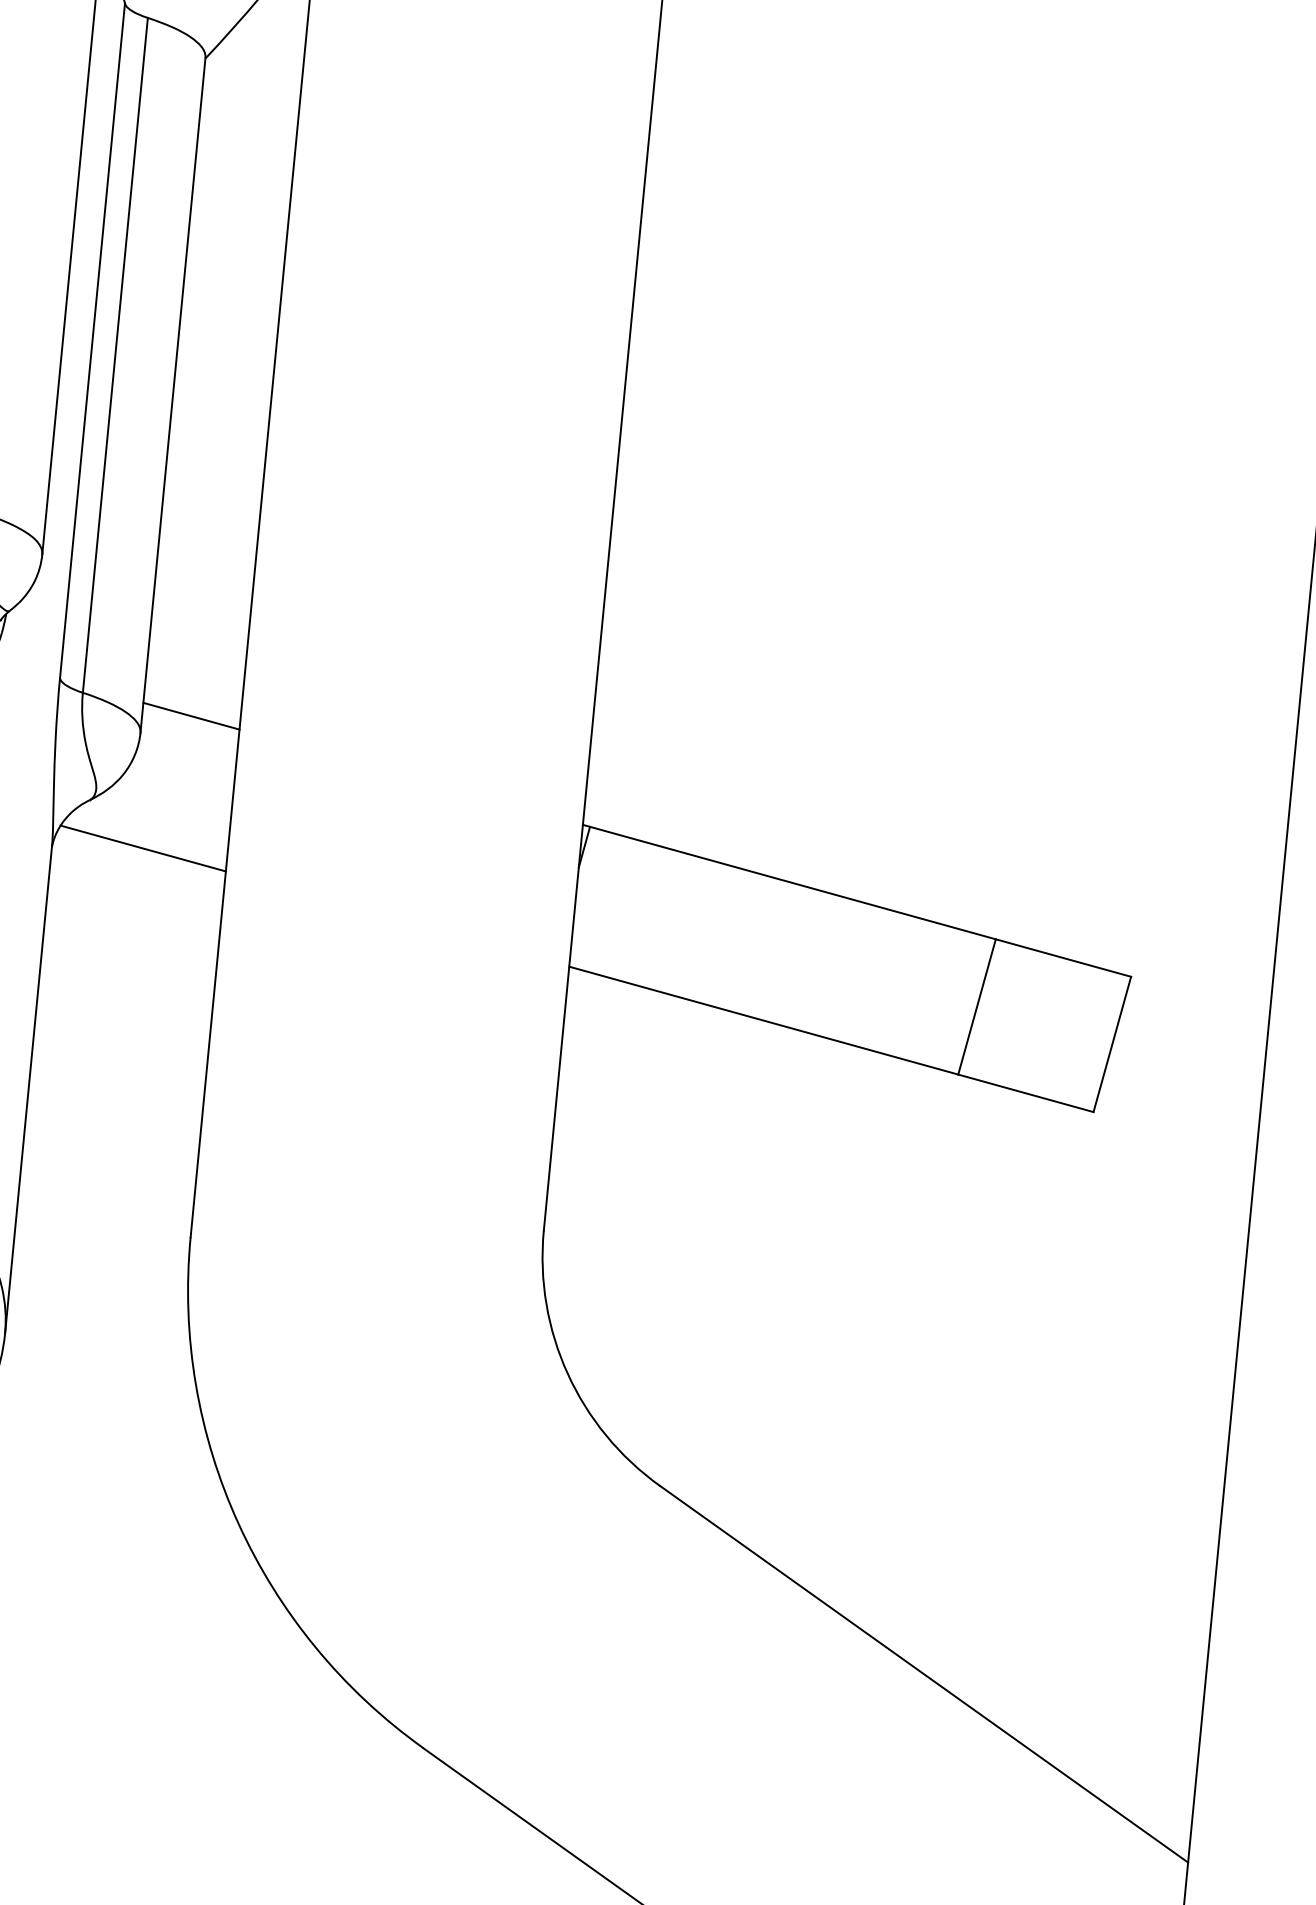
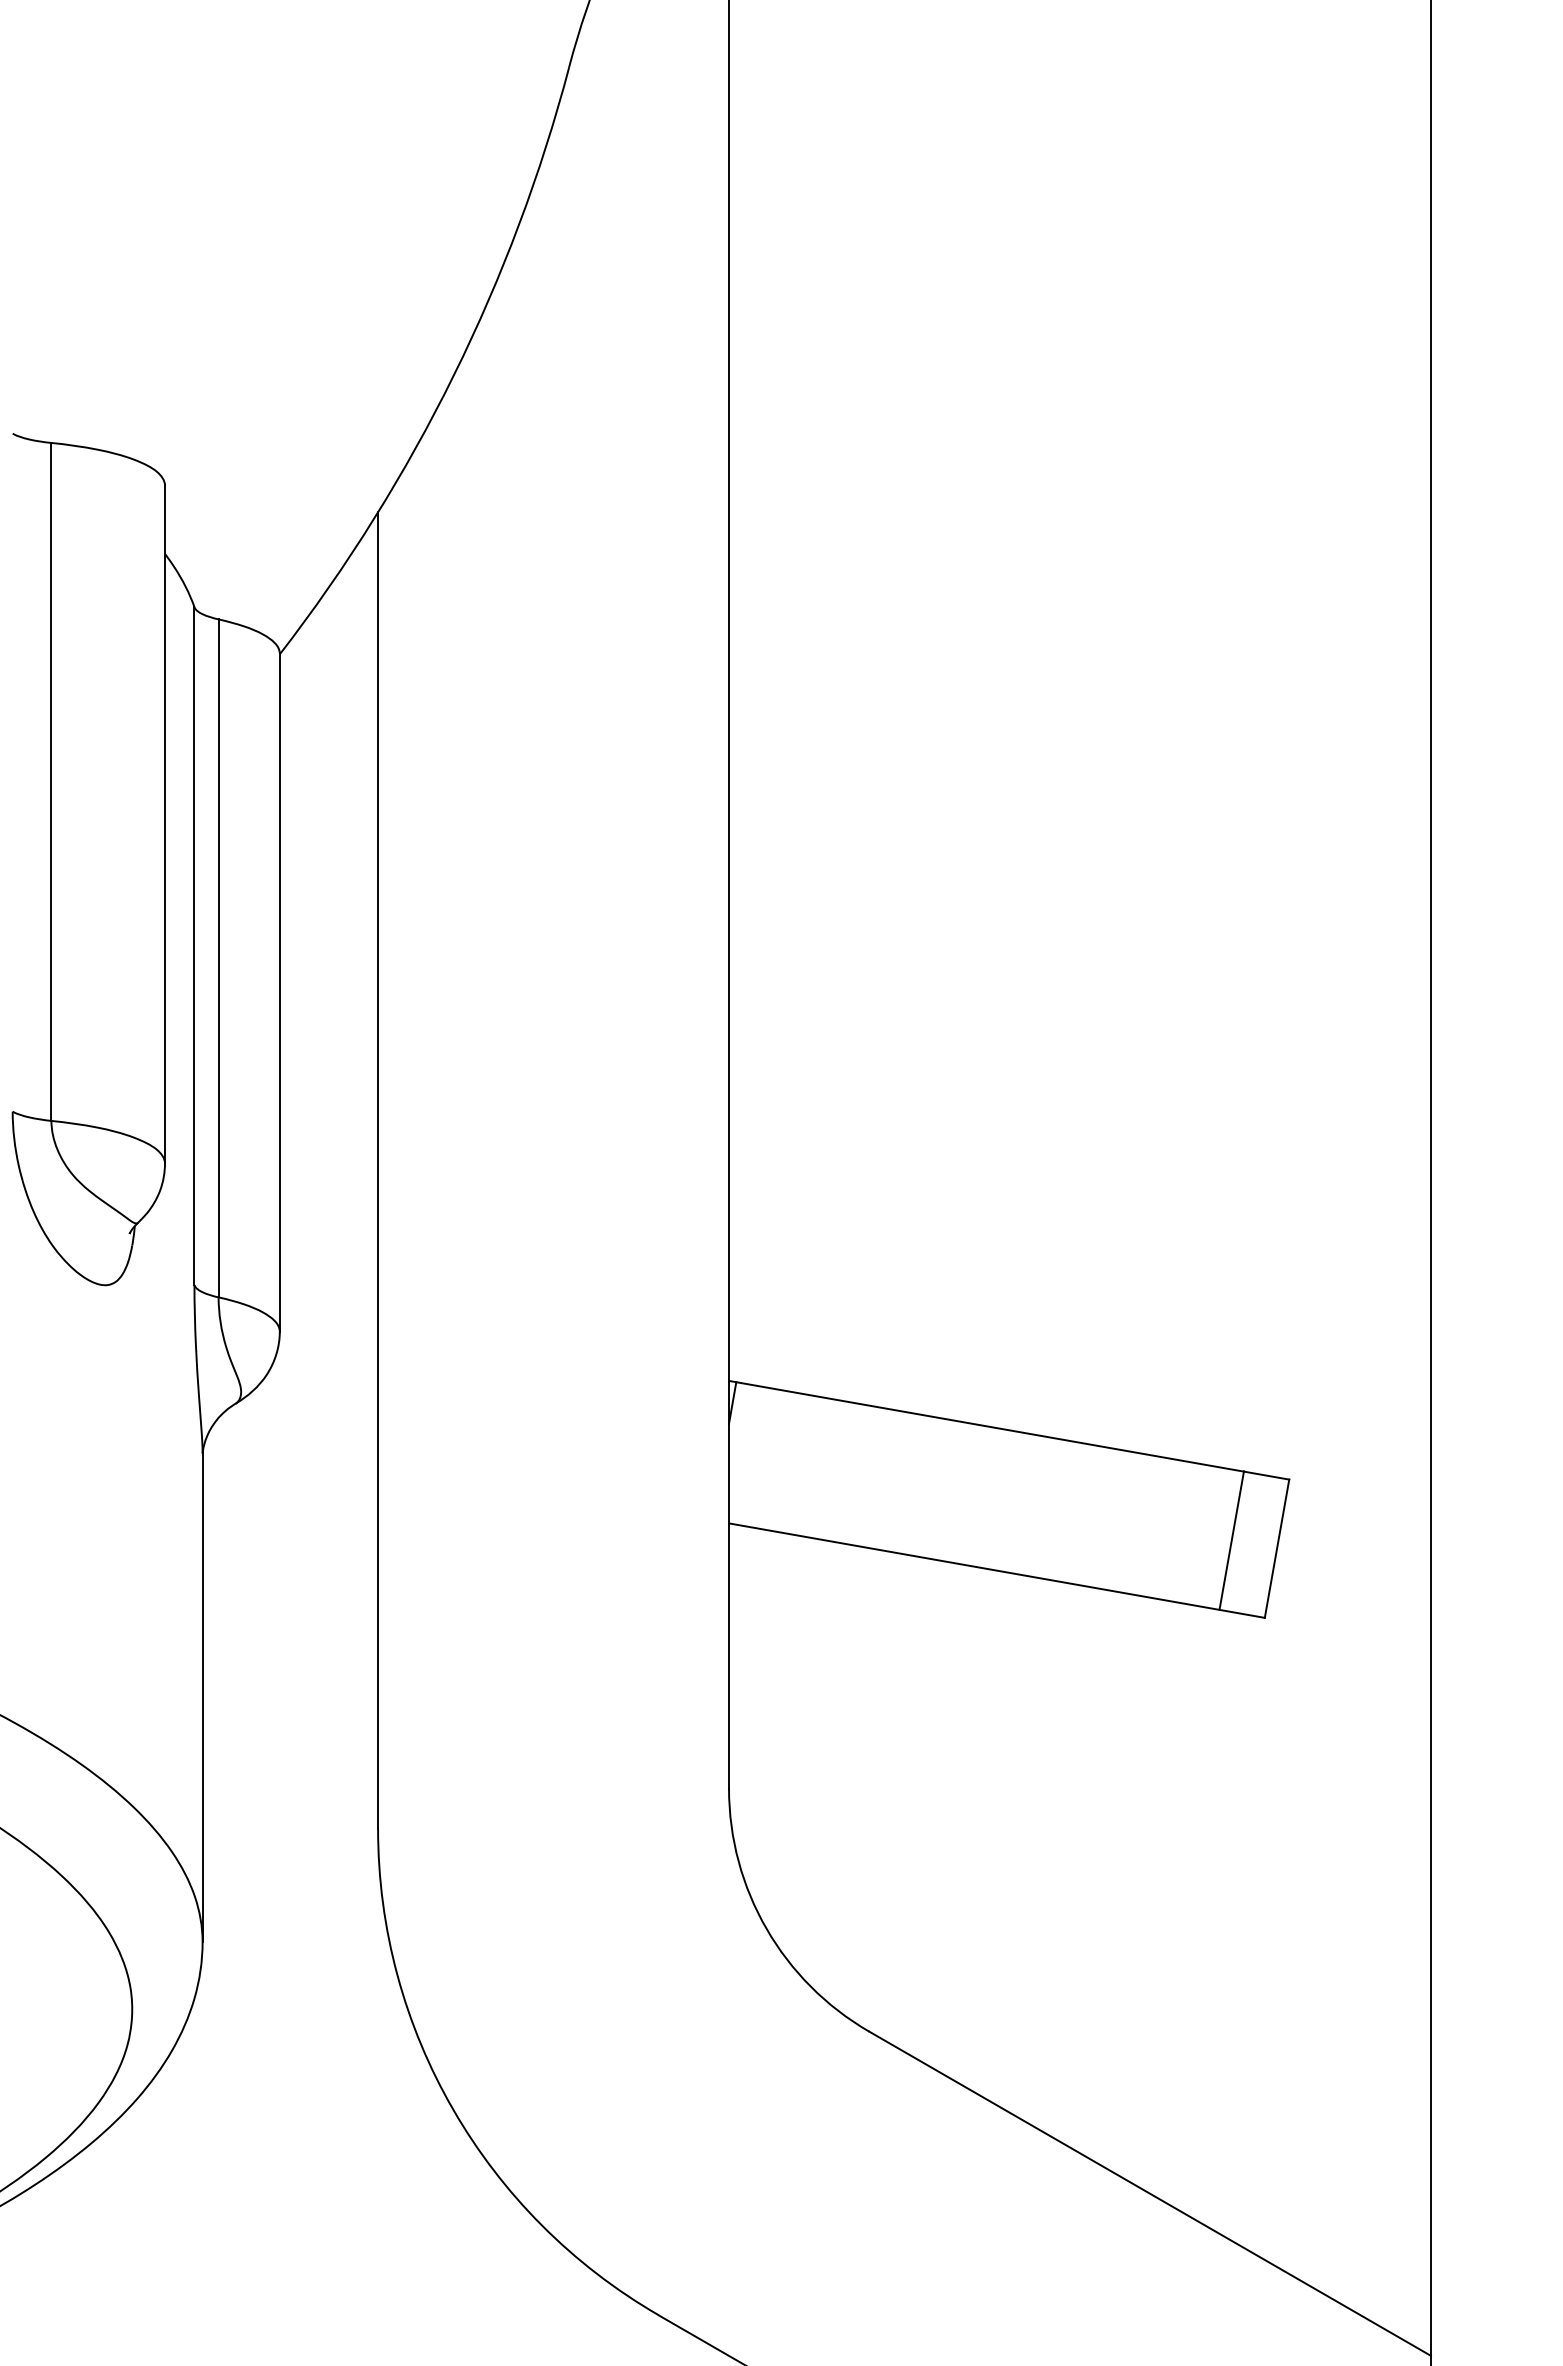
line: (190, 716) -> (328, 1310), removed
line: (143, 848) -> (293, 1446), removed
line: (976, 1007) -> (1231, 1540), moved

